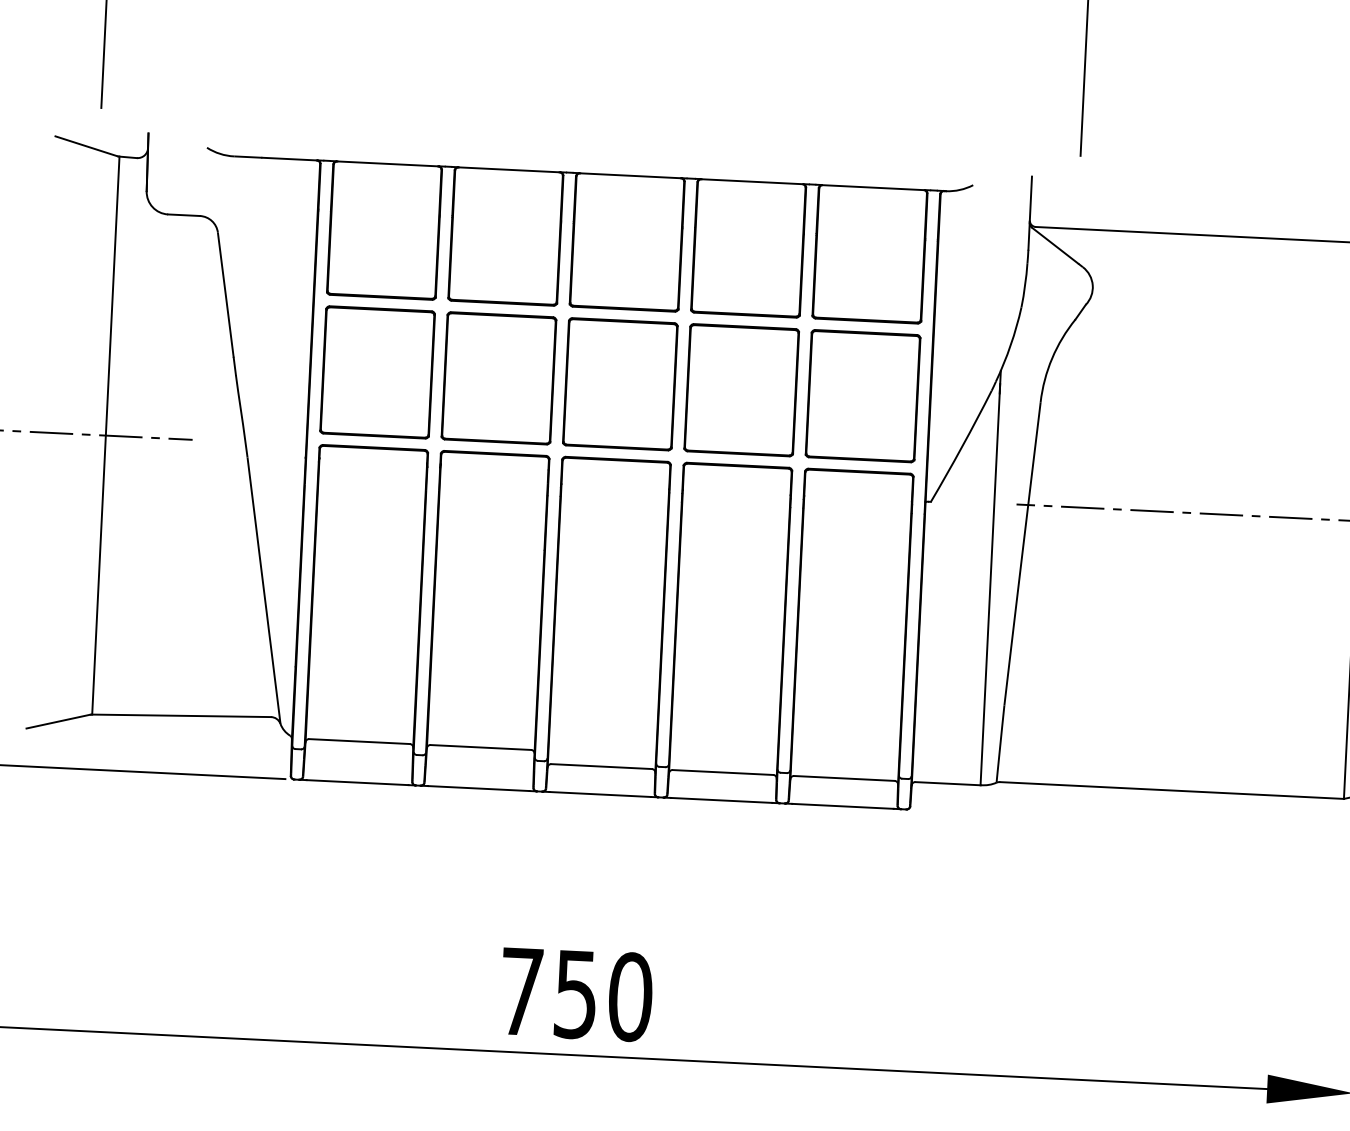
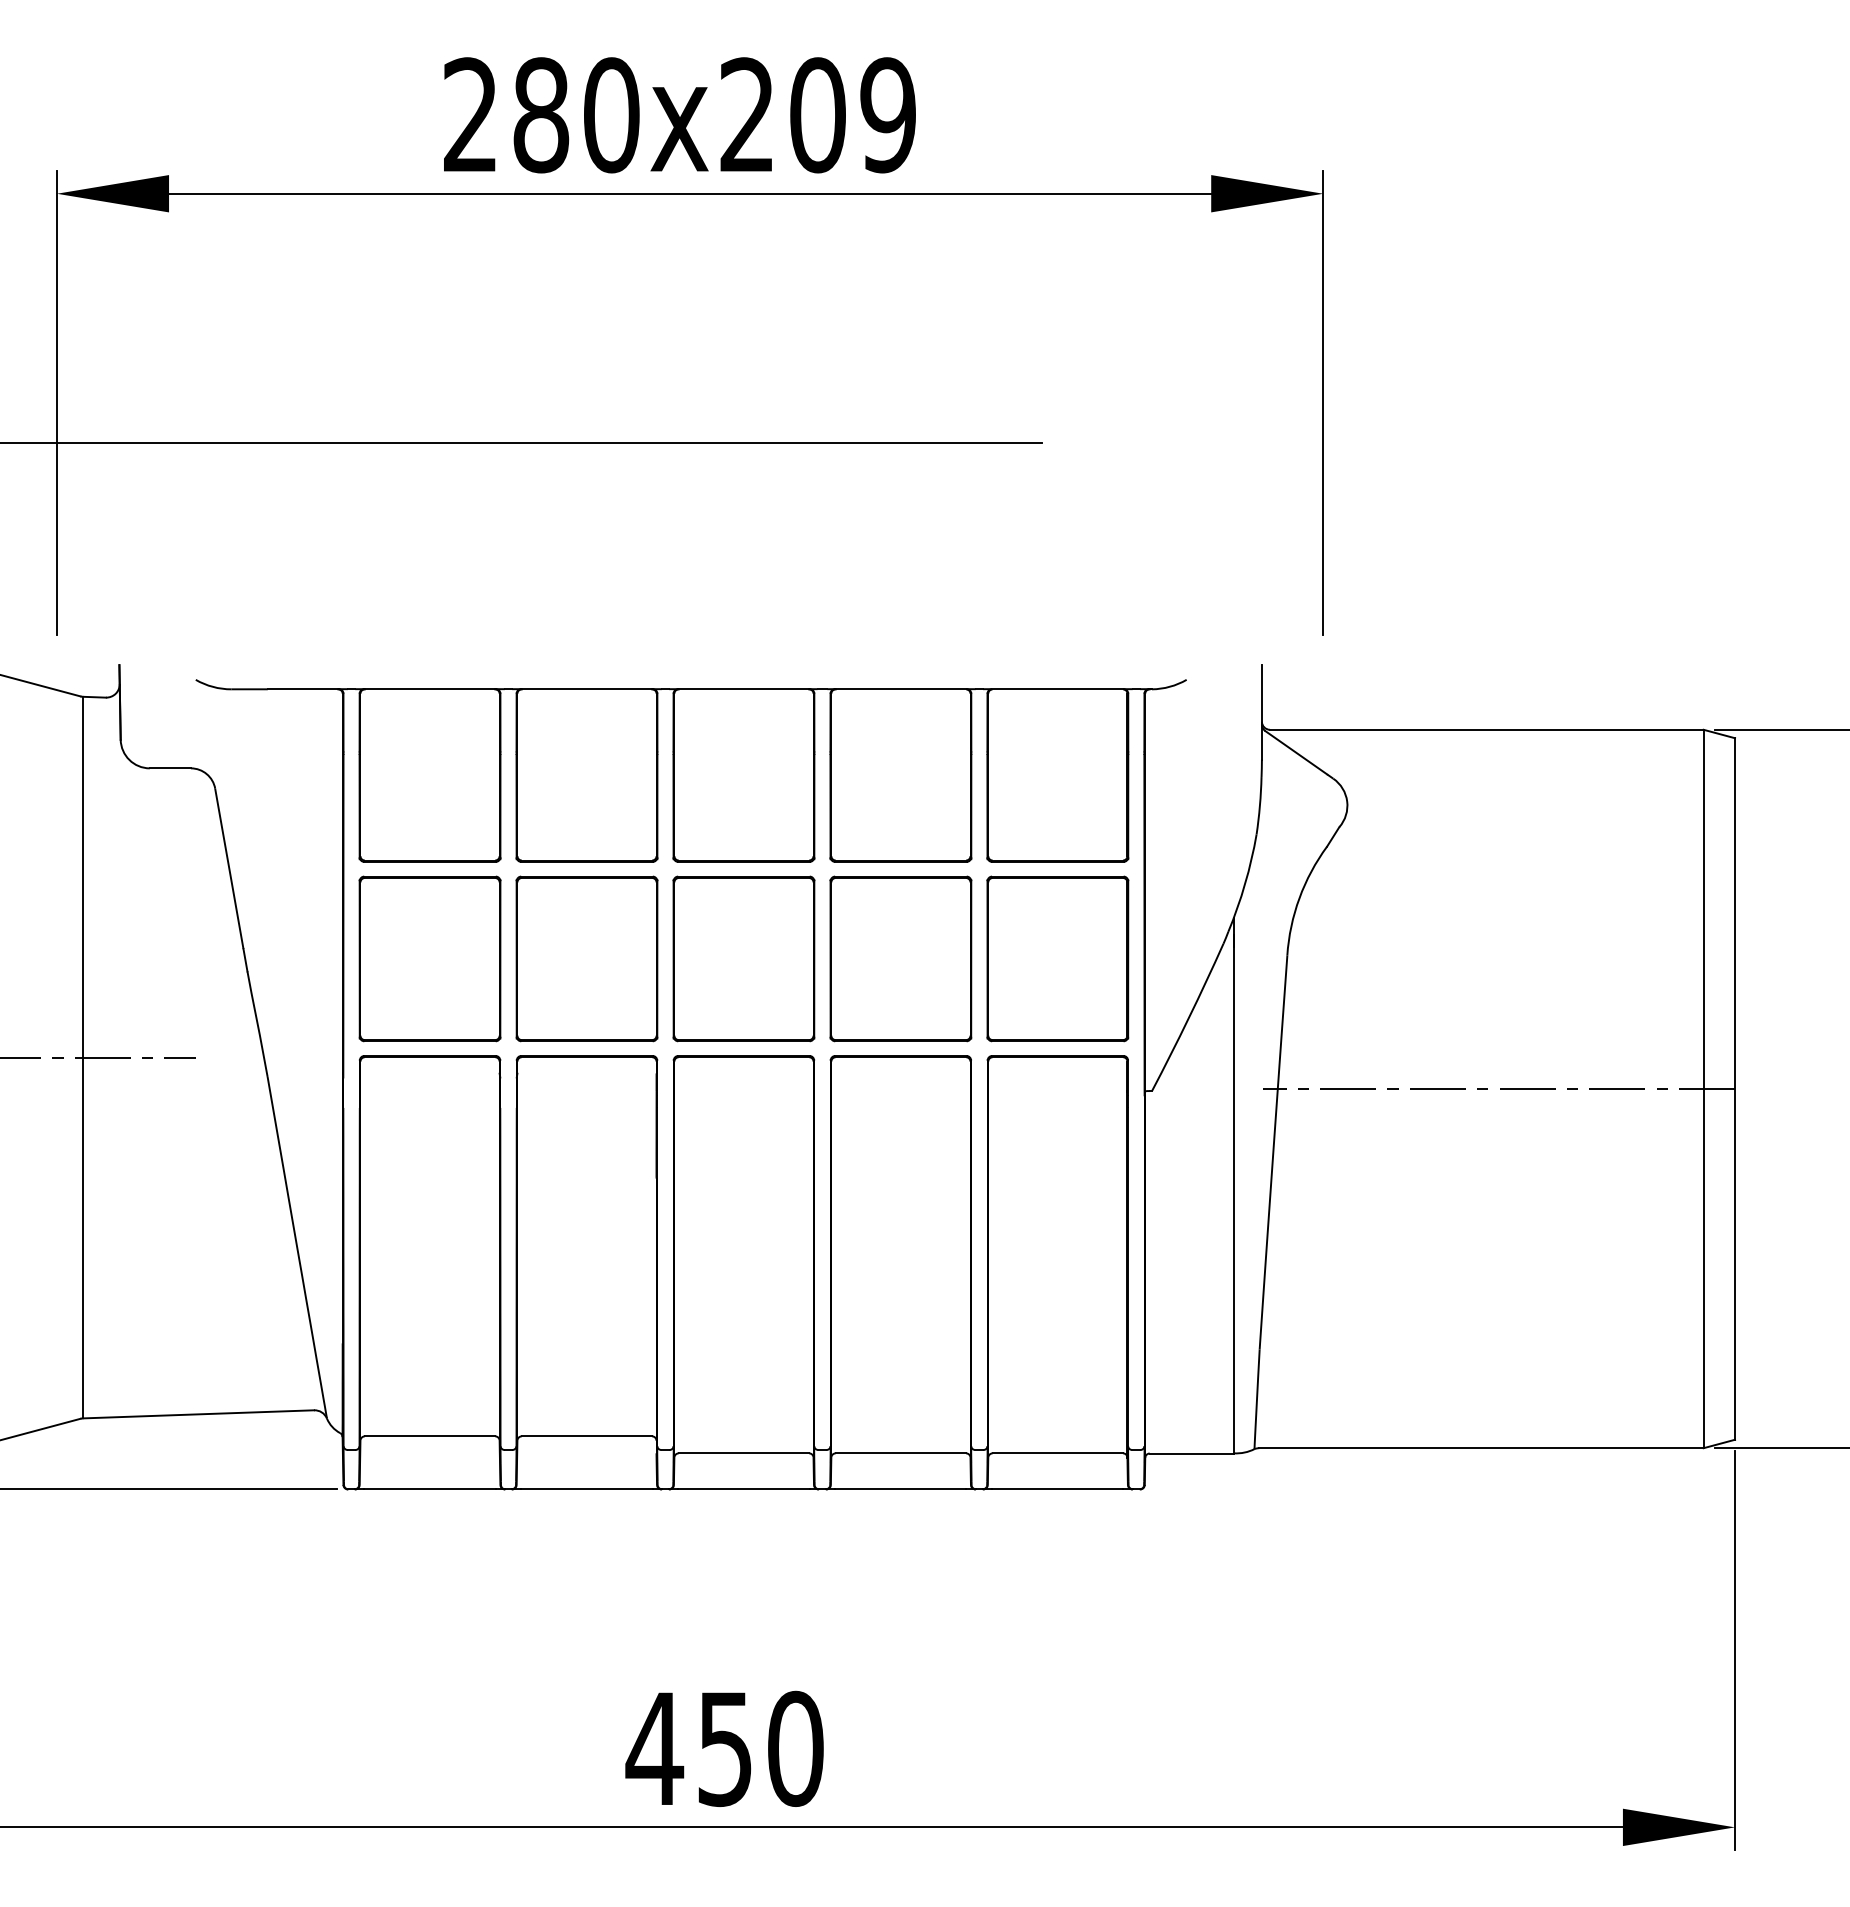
text: (521, 991) -> (654, 1748), 750 -> 450

